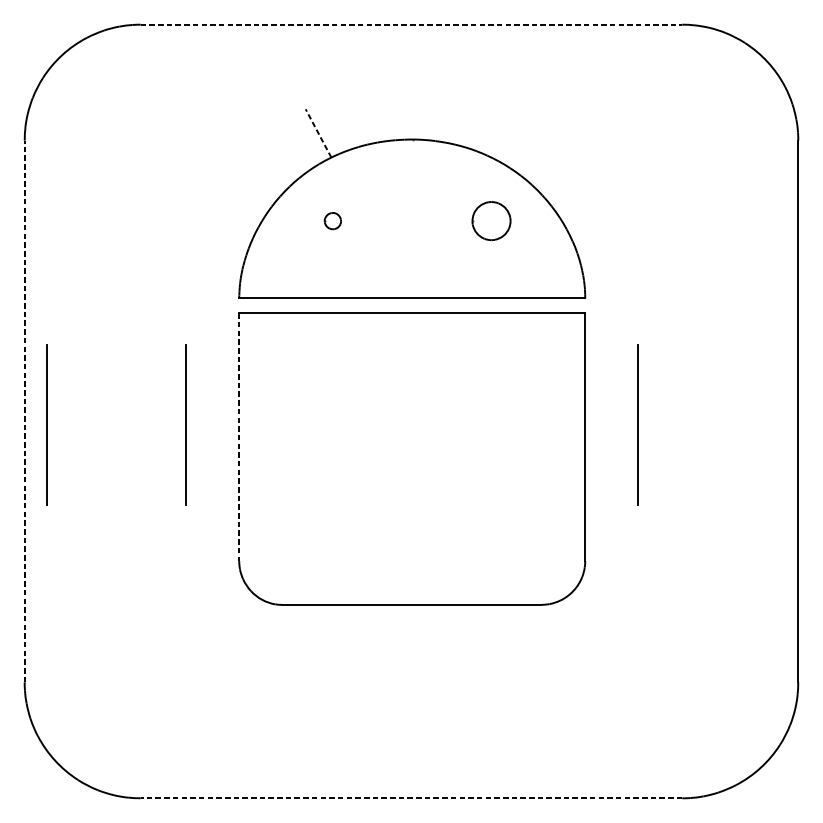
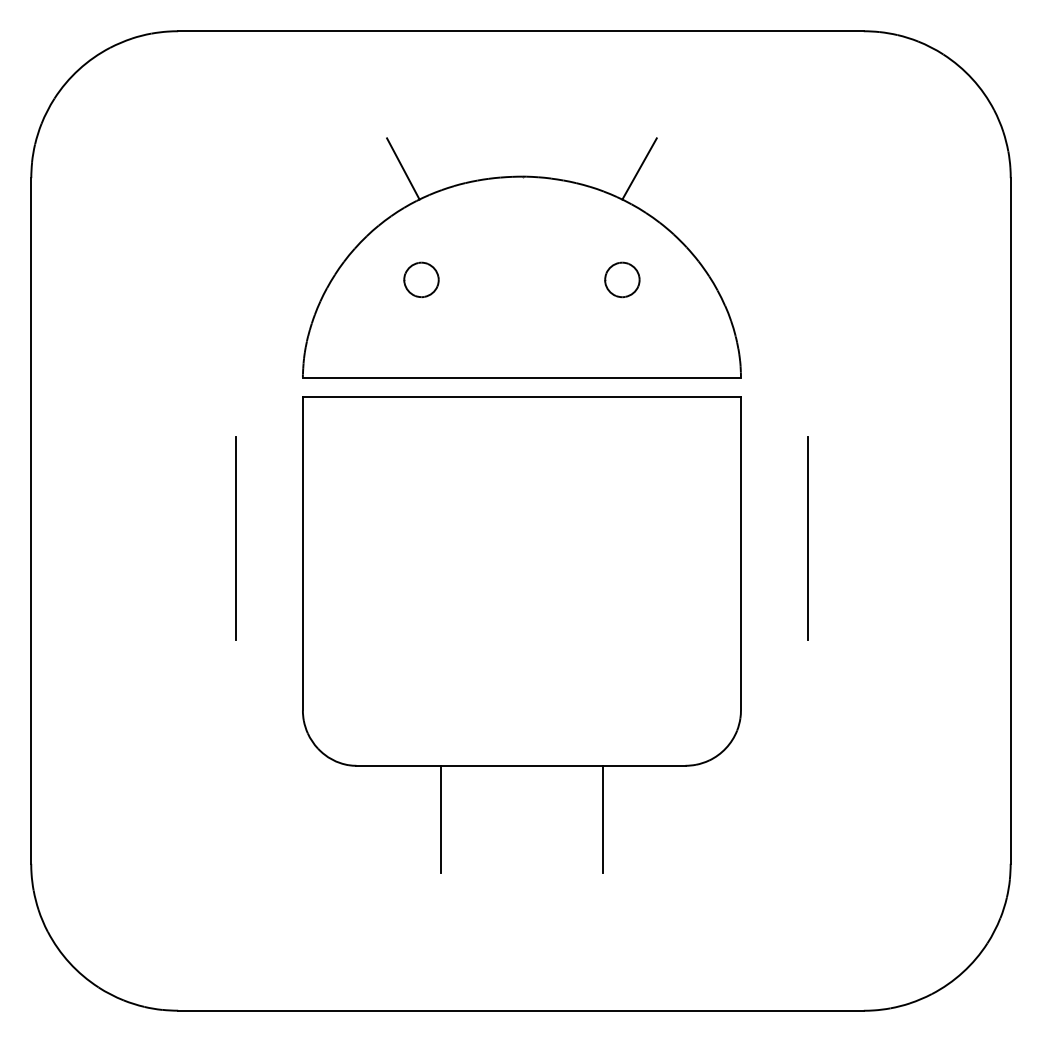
line: (411, 24) -> (520, 31), dashed -> solid
line: (318, 133) -> (403, 168), dashed -> solid
line: (505, 133) -> (639, 168), added
part: (332, 220) -> (421, 279), size x1.67
part: (491, 220) -> (622, 279), size x0.71
line: (24, 411) -> (31, 520), dashed -> solid
line: (46, 425) -> (58, 538), removed
line: (238, 437) -> (302, 553), dashed -> solid
line: (347, 646) -> (440, 818), added
line: (476, 646) -> (603, 818), added
line: (411, 798) -> (520, 1010), dashed -> solid

